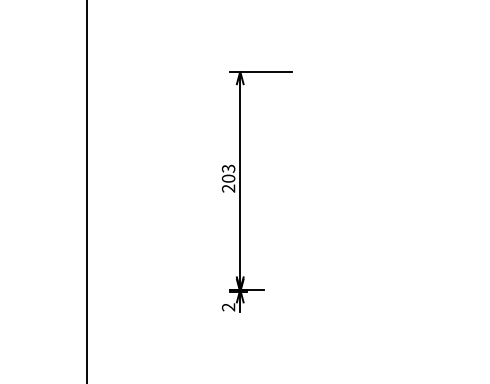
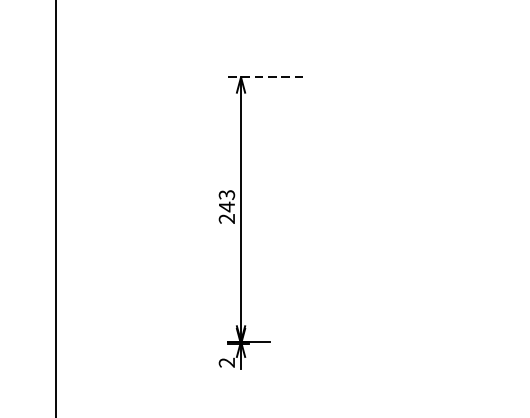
line: (260, 71) -> (265, 77), solid -> dashed
text: (228, 178) -> (226, 206), 203 -> 243

